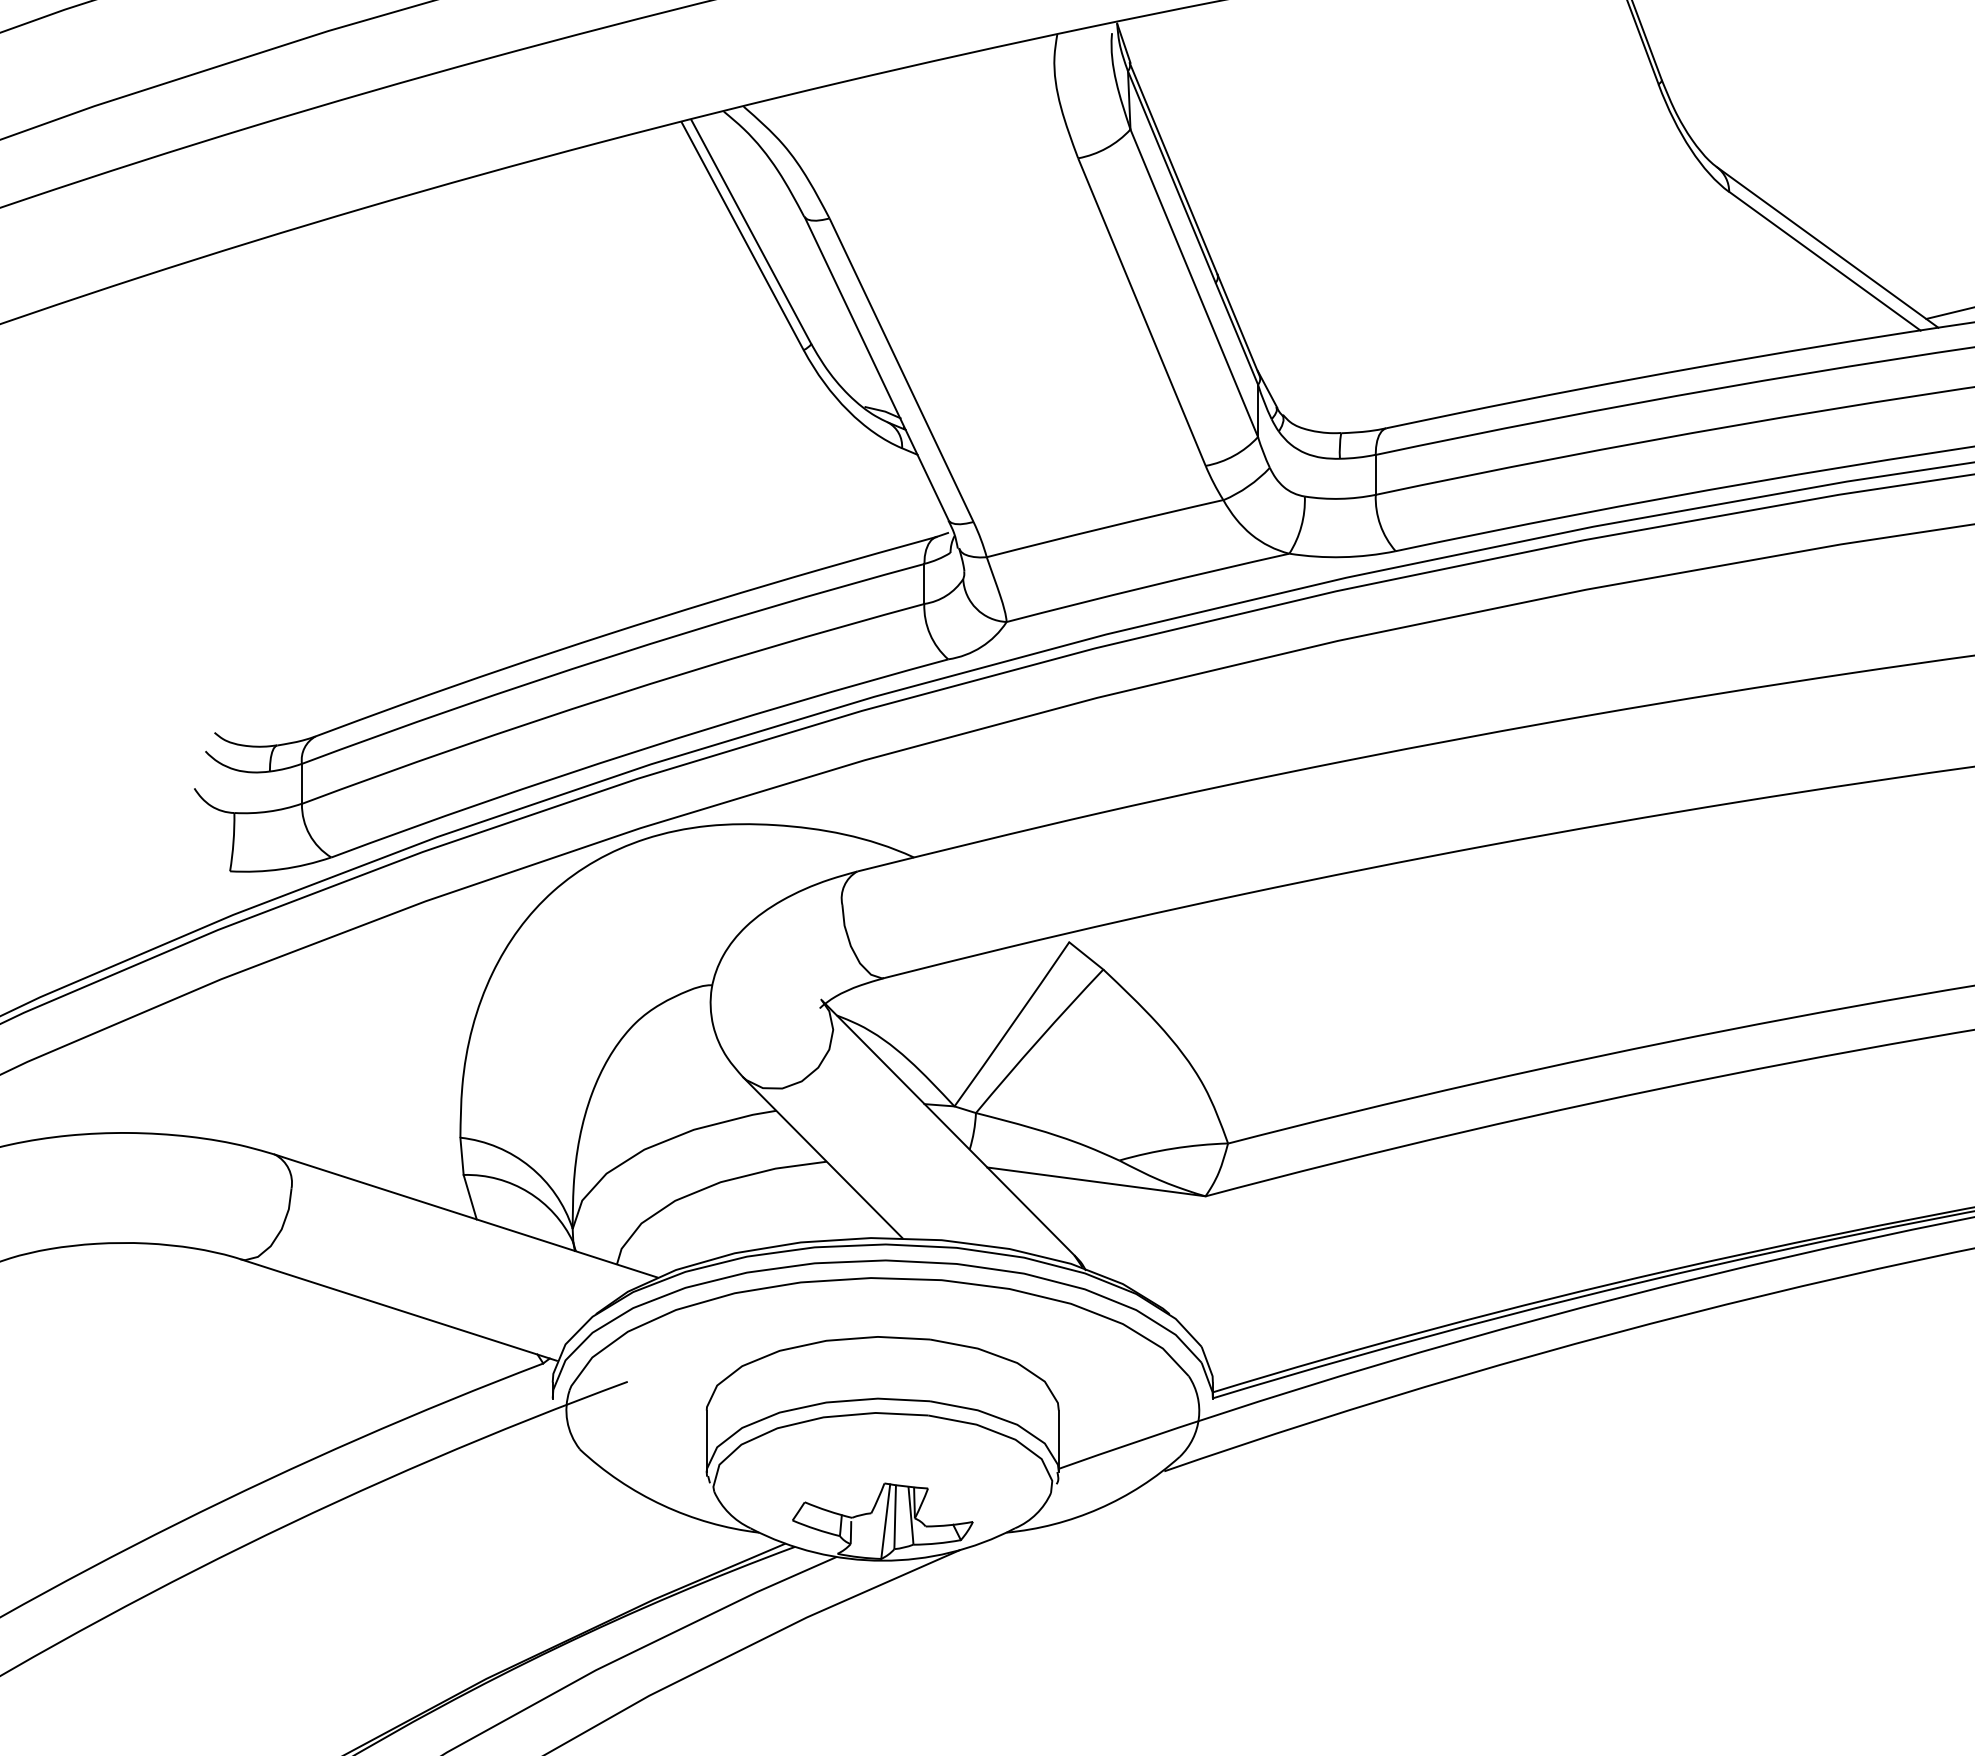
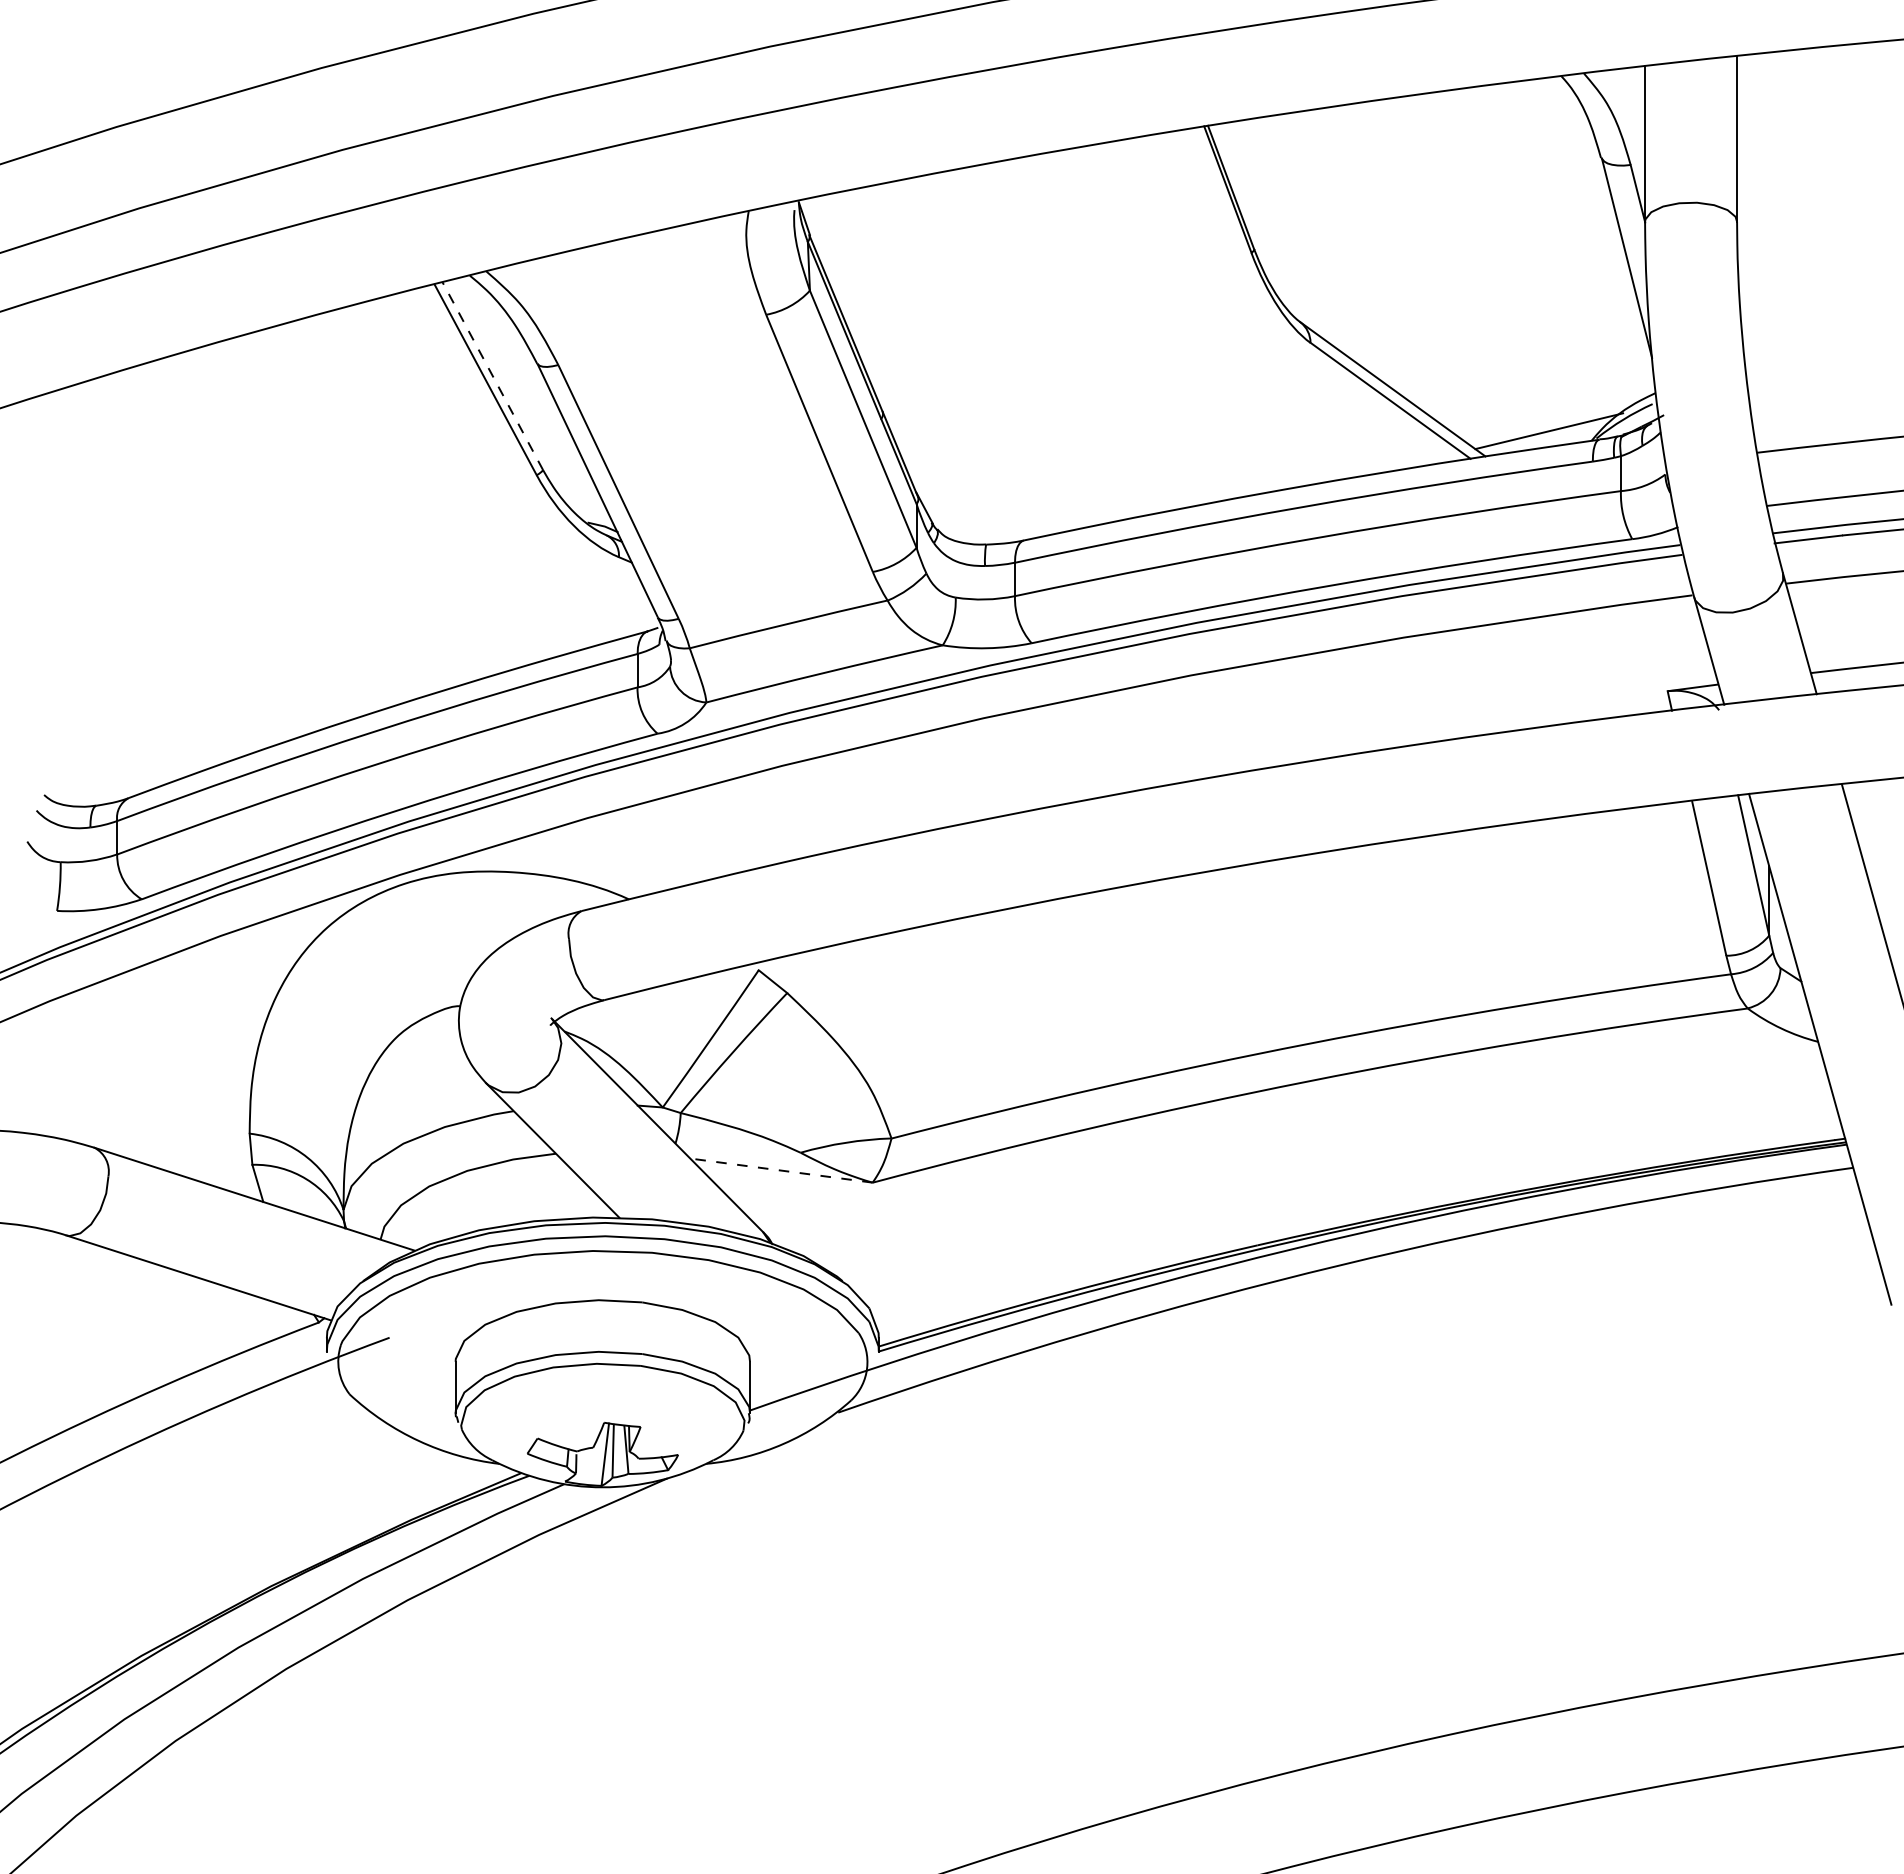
line: (750, 230) -> (492, 375), solid -> dashed
line: (1096, 1181) -> (781, 1170), solid -> dashed

